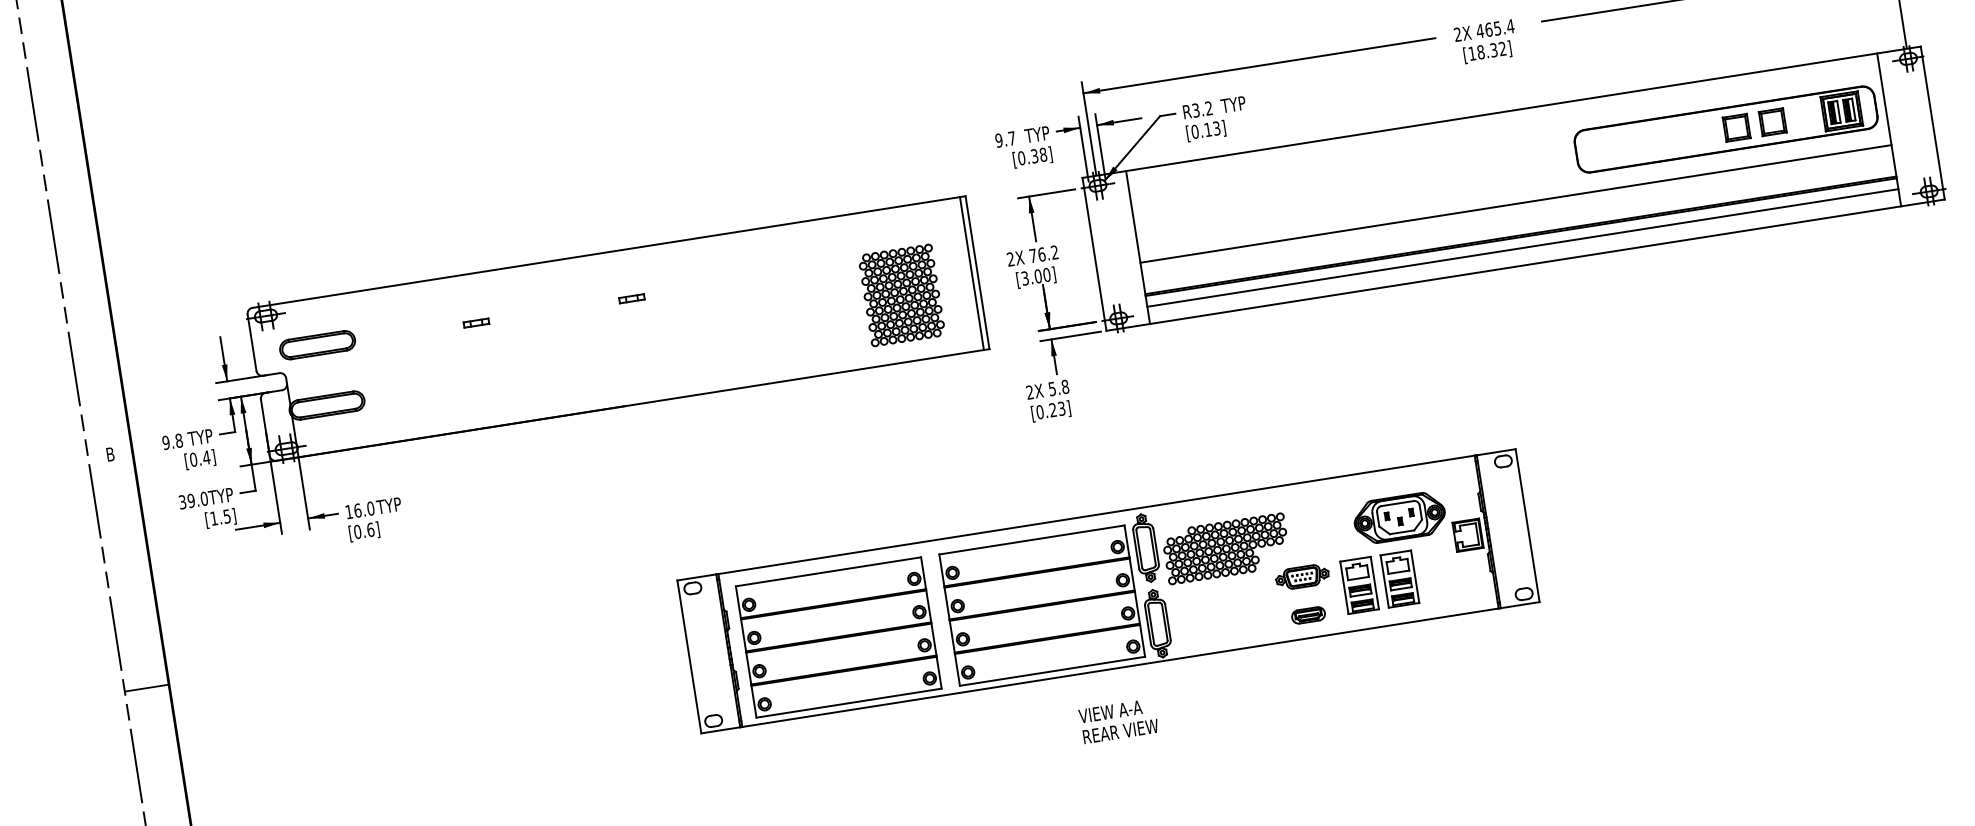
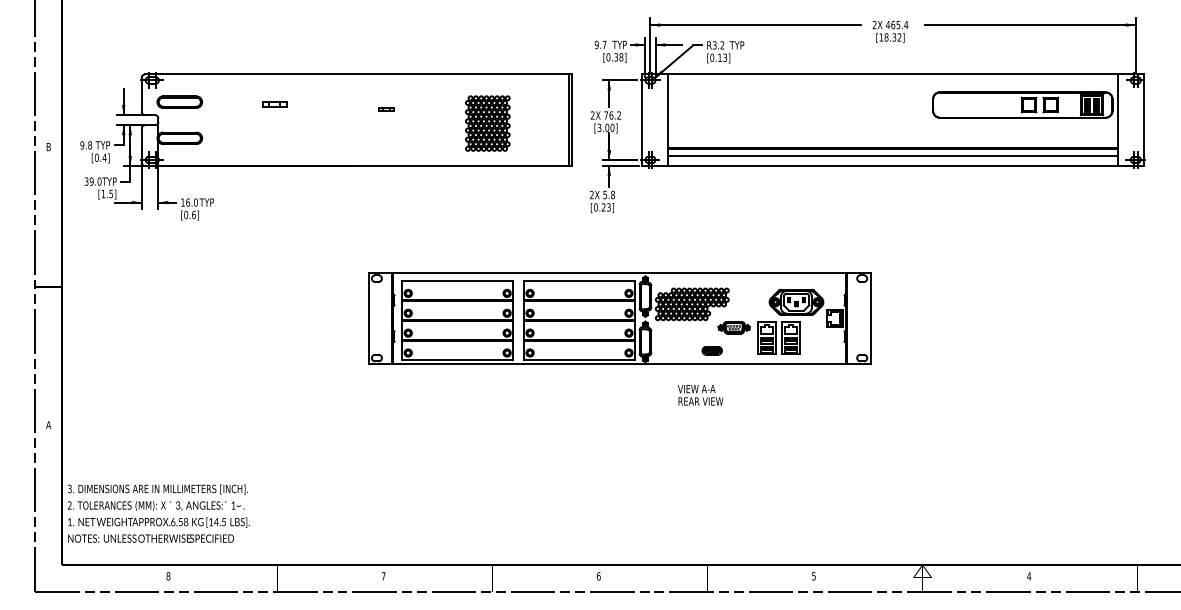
line: (1516, 204) -> (893, 129), removed
part: (901, 295) -> (487, 123), moved
part: (631, 298) -> (386, 109), moved
part: (476, 322) -> (274, 103), size x1.6
part: (1307, 615) -> (711, 350), moved
text: (1118, 721) -> (700, 395), moved

